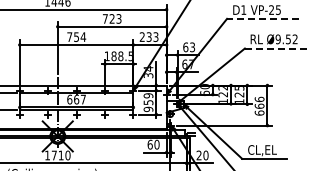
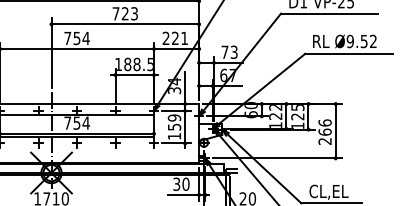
line: (262, 18) -> (329, 13), dashed -> solid
text: (152, 37) -> (179, 38), 233 -> 221
text: (185, 47) -> (224, 52), 63 -> 73
line: (277, 48) -> (349, 53), dashed -> solid
text: (76, 99) -> (76, 122), 667 -> 754
text: (148, 109) -> (174, 136), 959 -> 159
text: (259, 112) -> (324, 140), 666 -> 266
text: (149, 144) -> (175, 184), 60 -> 30

